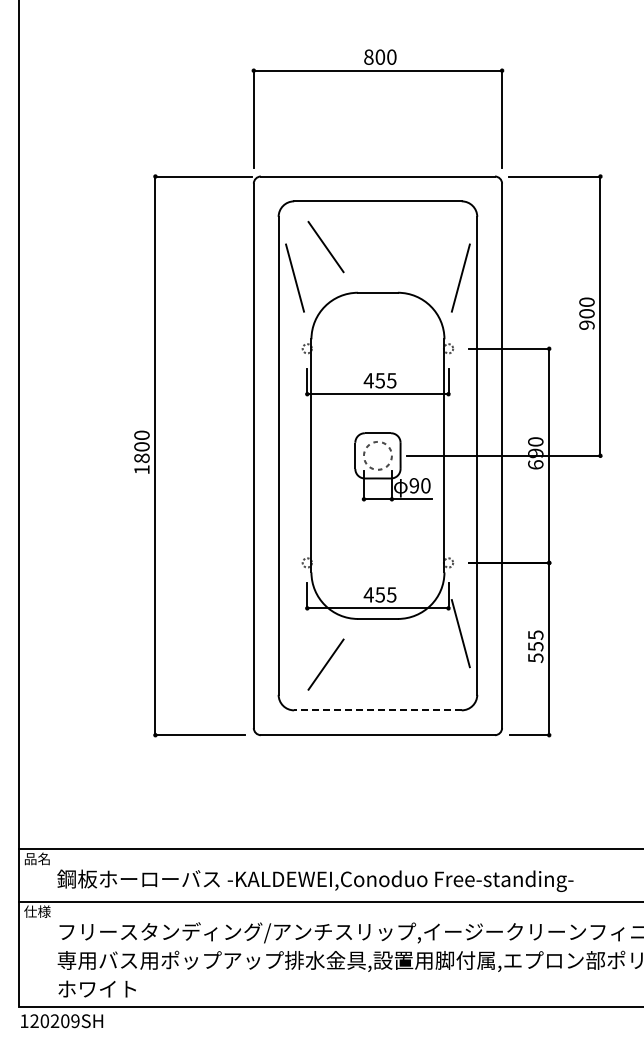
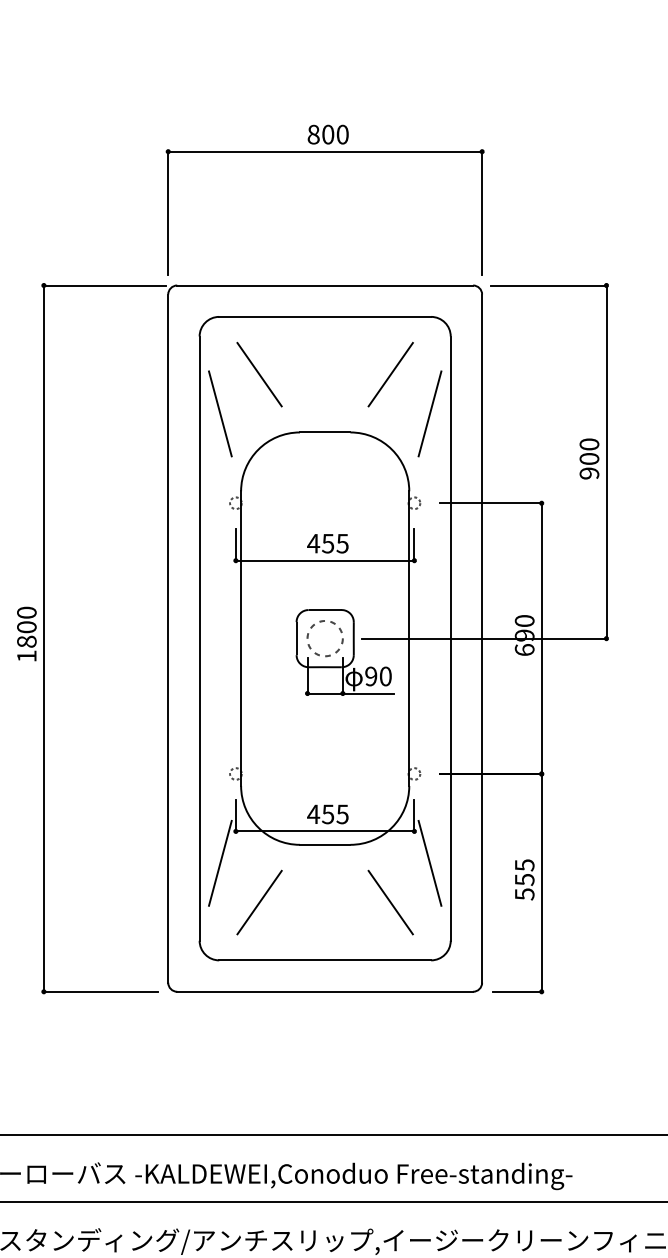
line: (429, 247) -> (390, 375), added
line: (295, 633) -> (220, 863), added
line: (429, 664) -> (390, 902), added
line: (377, 710) -> (324, 960), dashed -> solid

